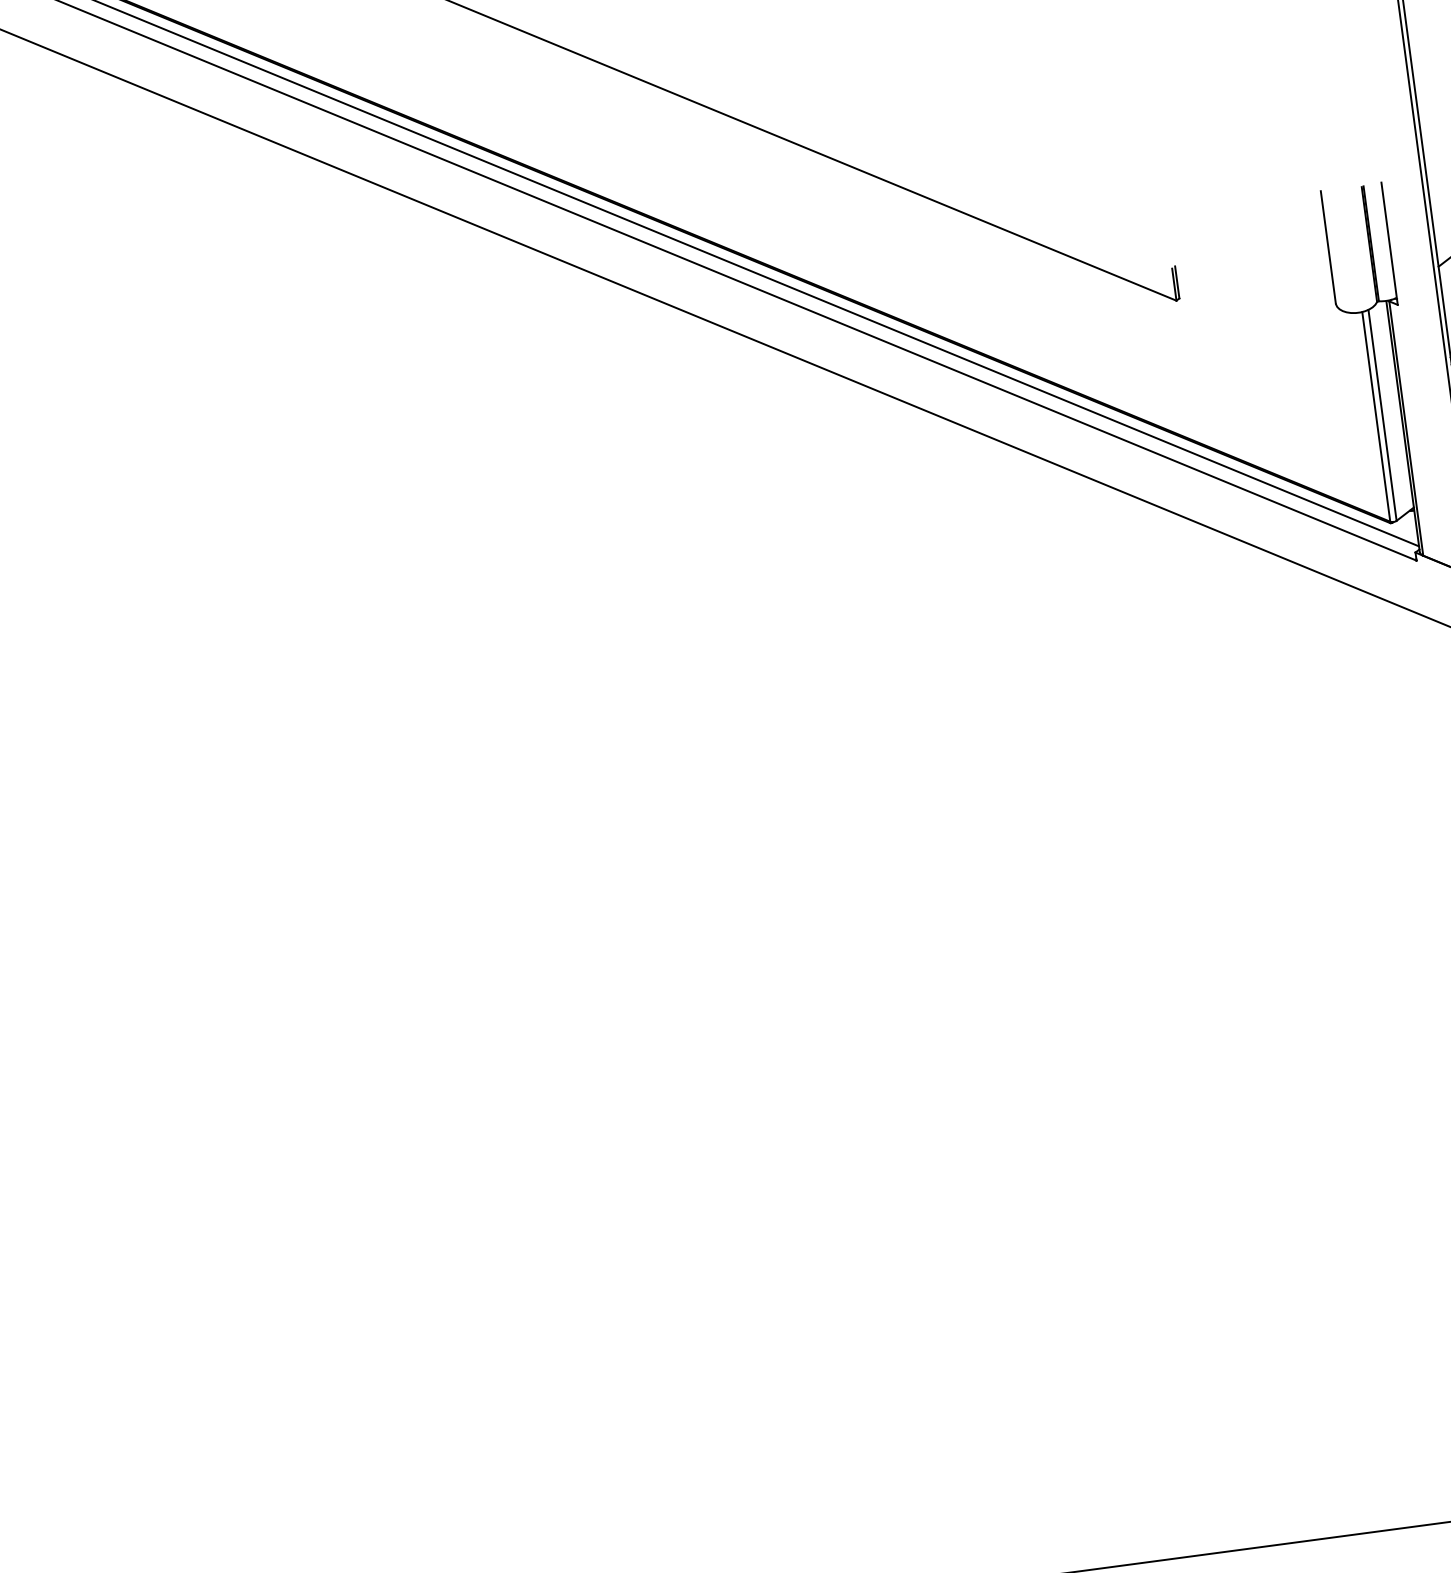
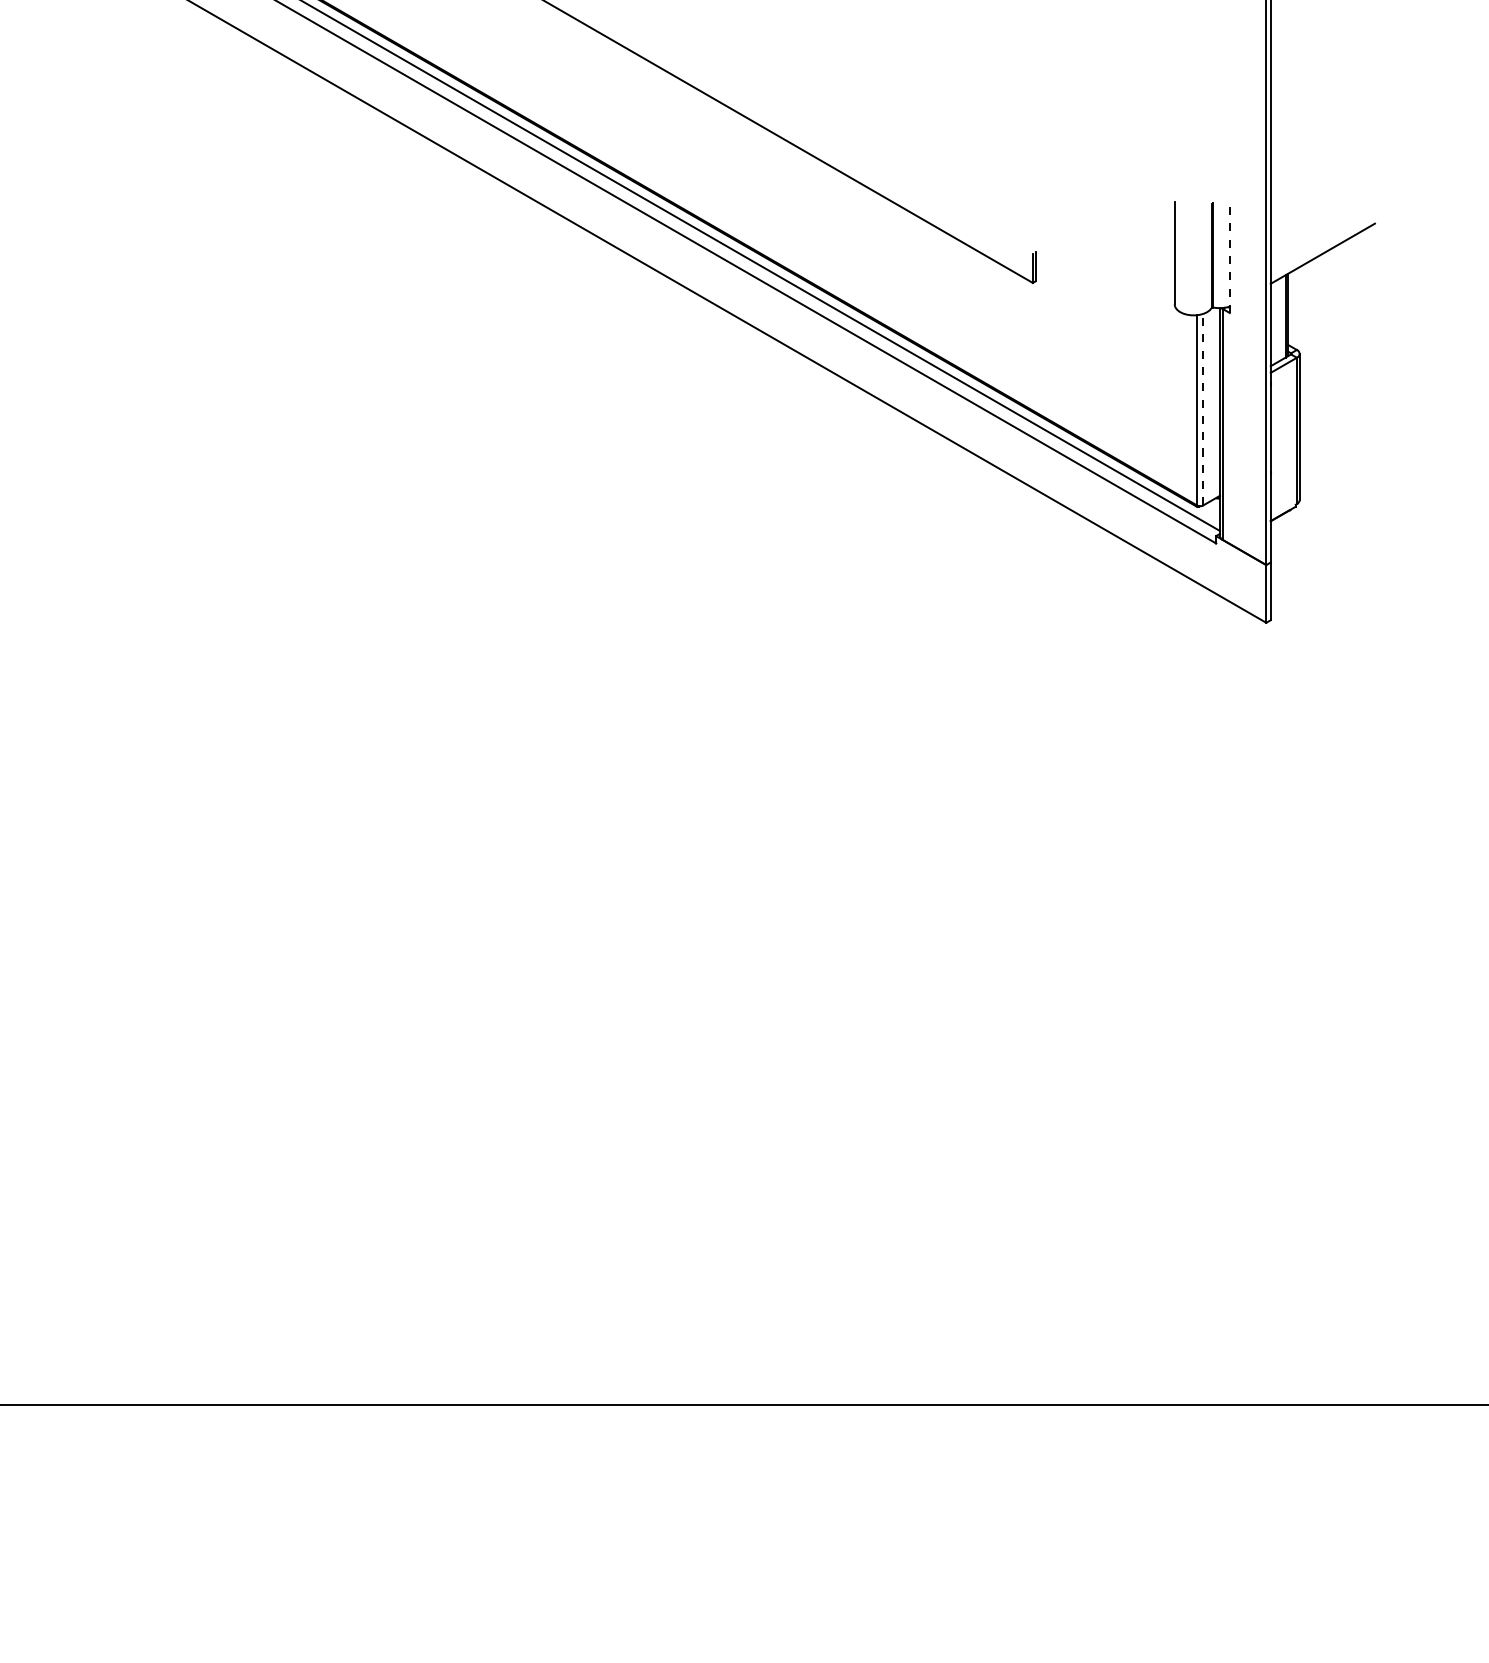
line: (1389, 243) -> (1229, 257), solid -> dashed
line: (1382, 414) -> (1203, 409), solid -> dashed

